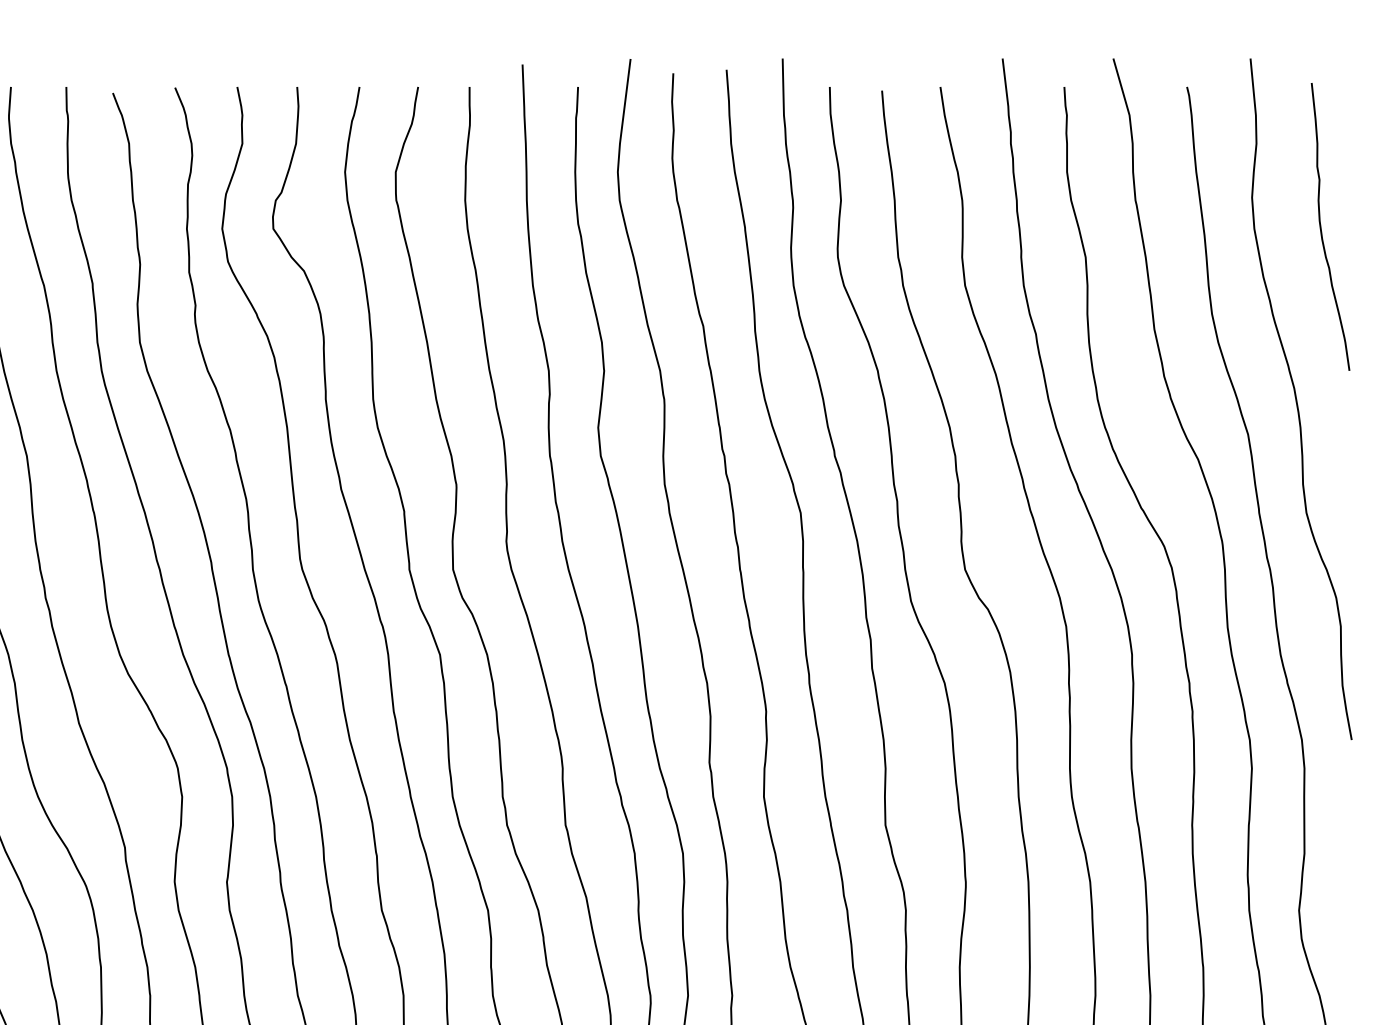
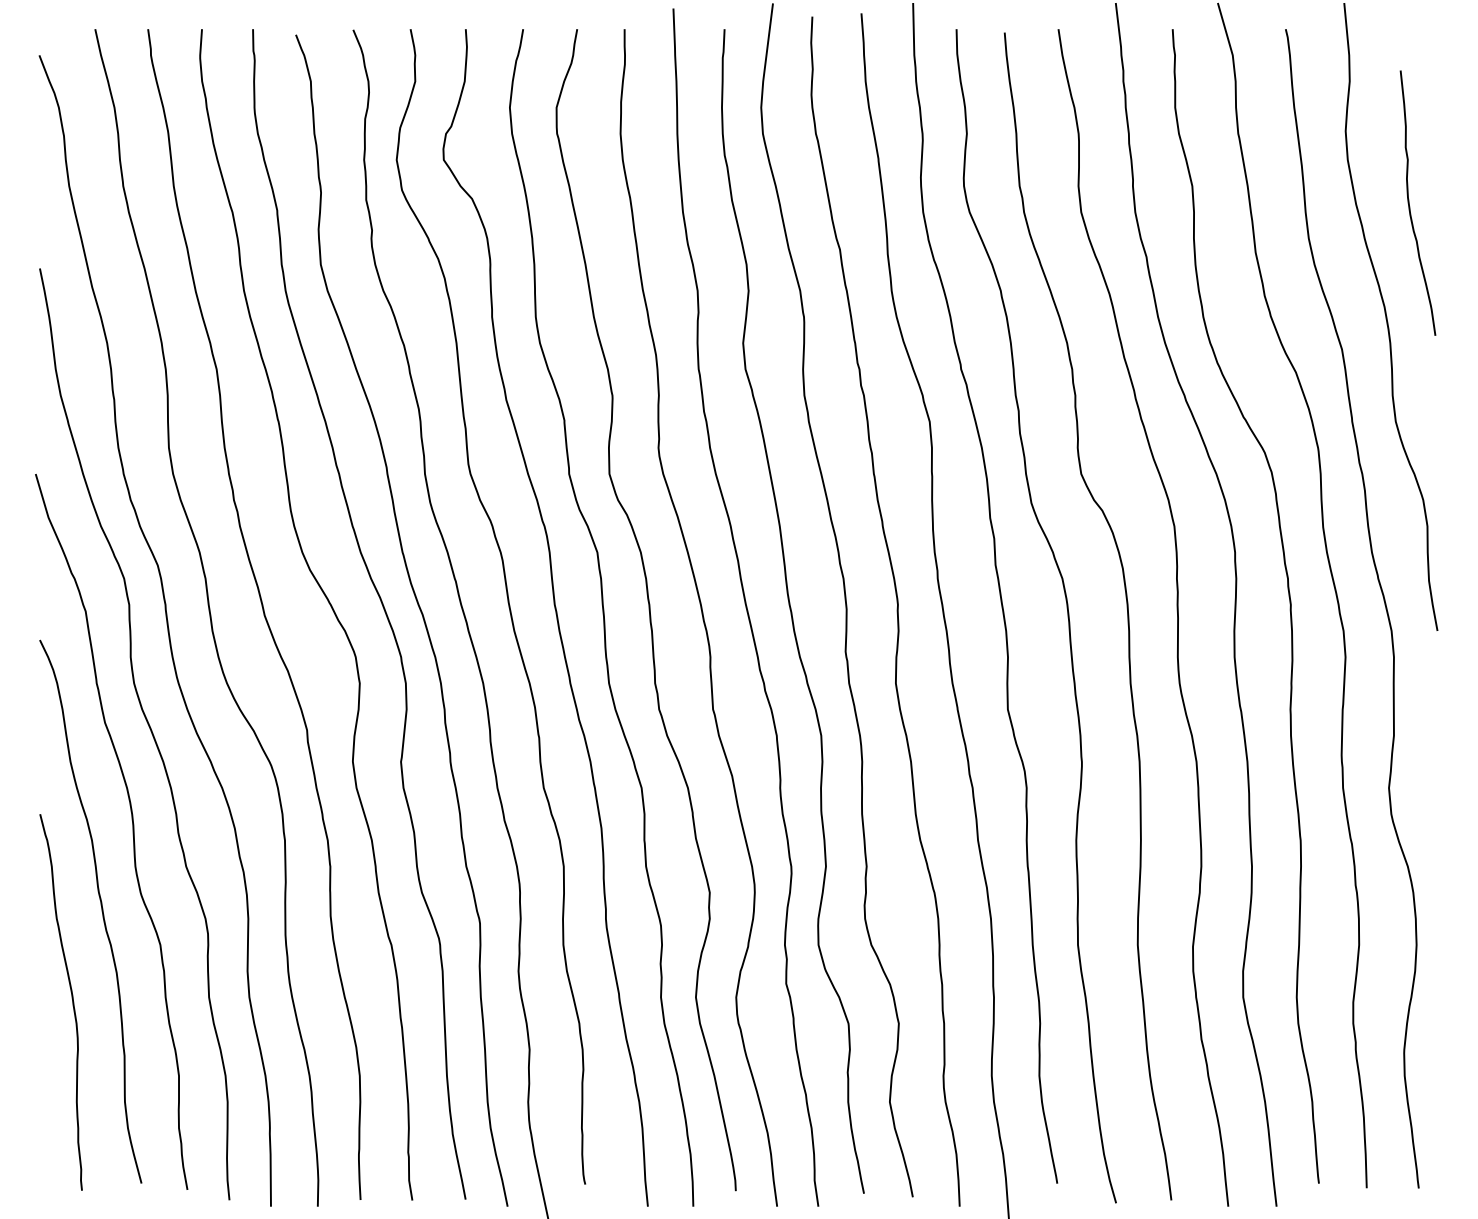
curve: (1321, 226) -> (1409, 202), moved

